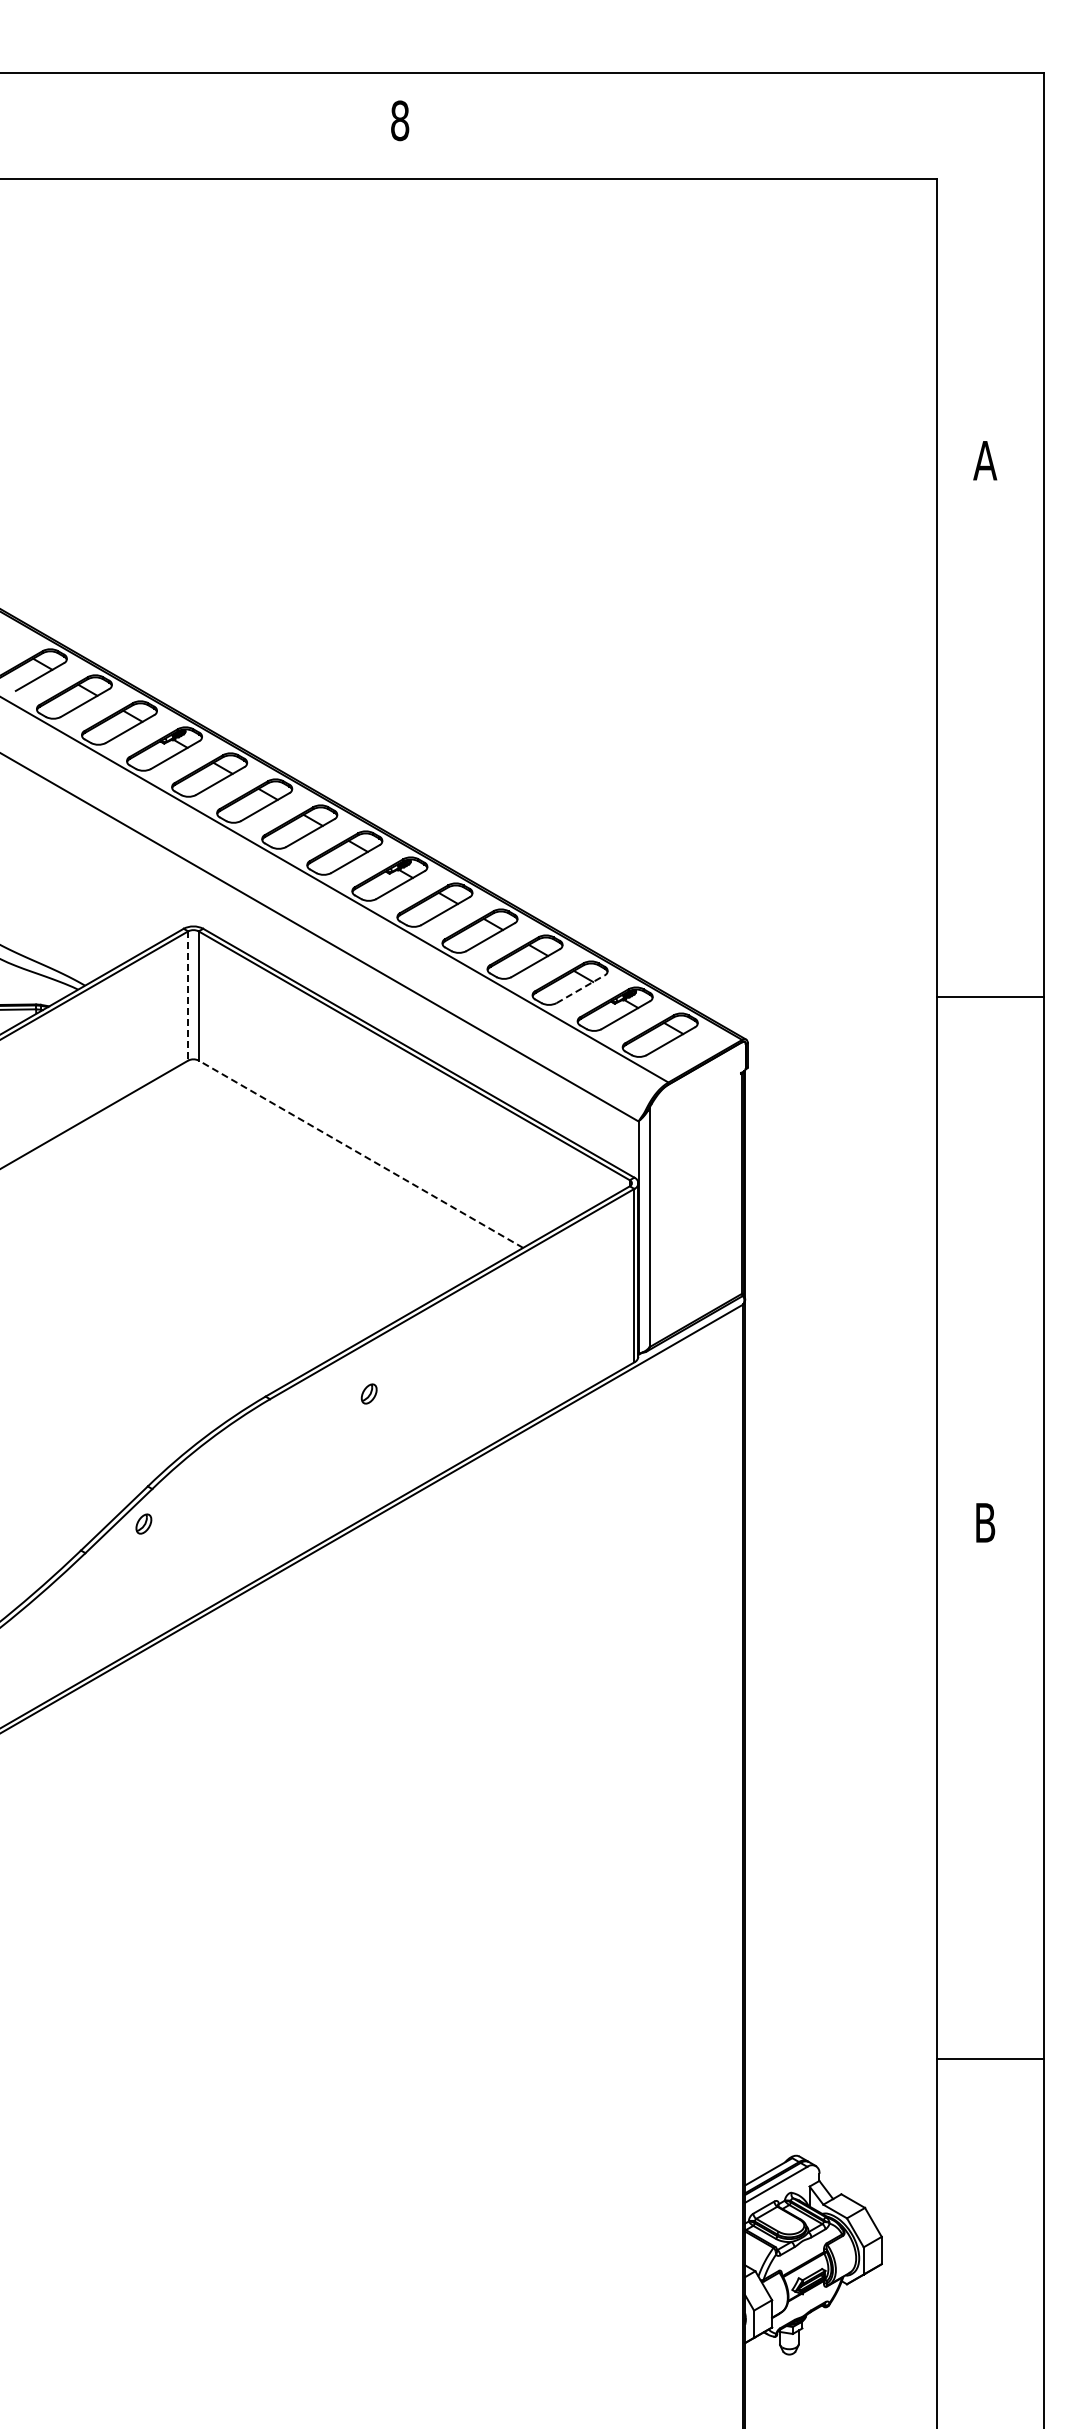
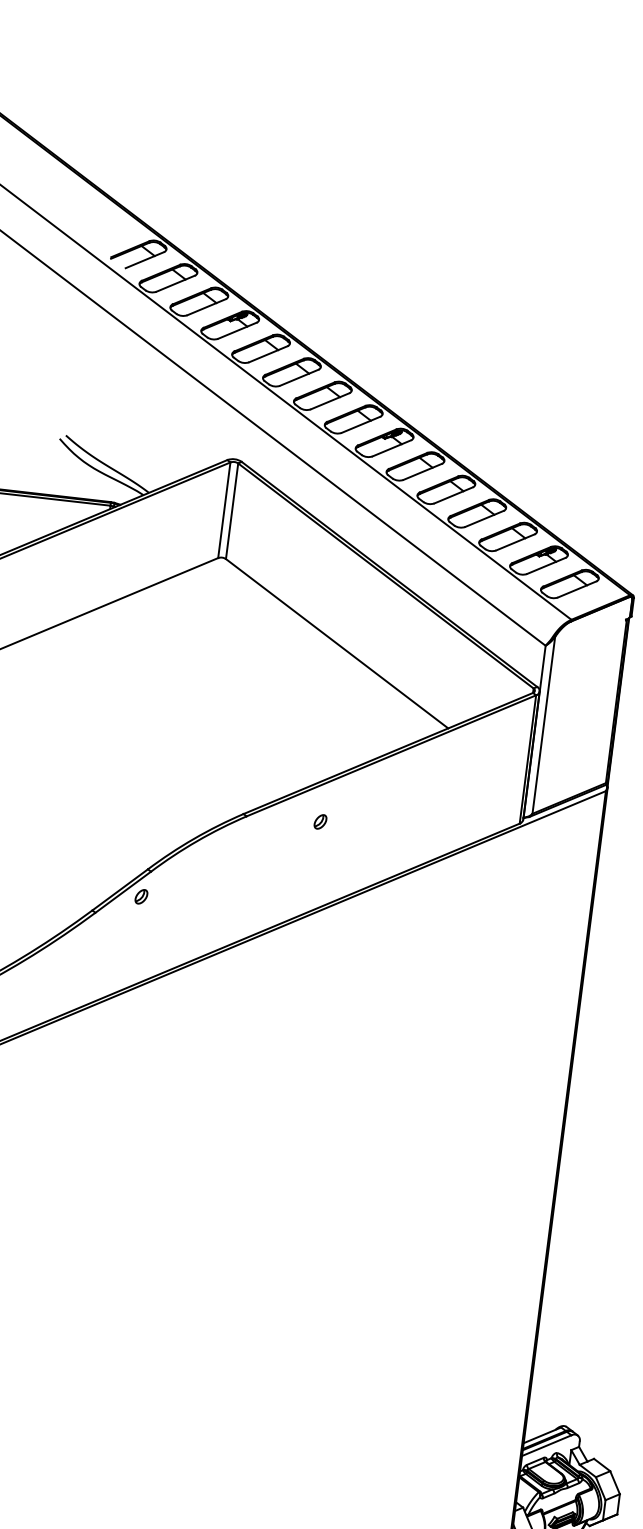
line: (580, 989) -> (515, 542), dashed -> solid
line: (188, 996) -> (224, 510), dashed -> solid
line: (360, 1154) -> (336, 643), dashed -> solid

